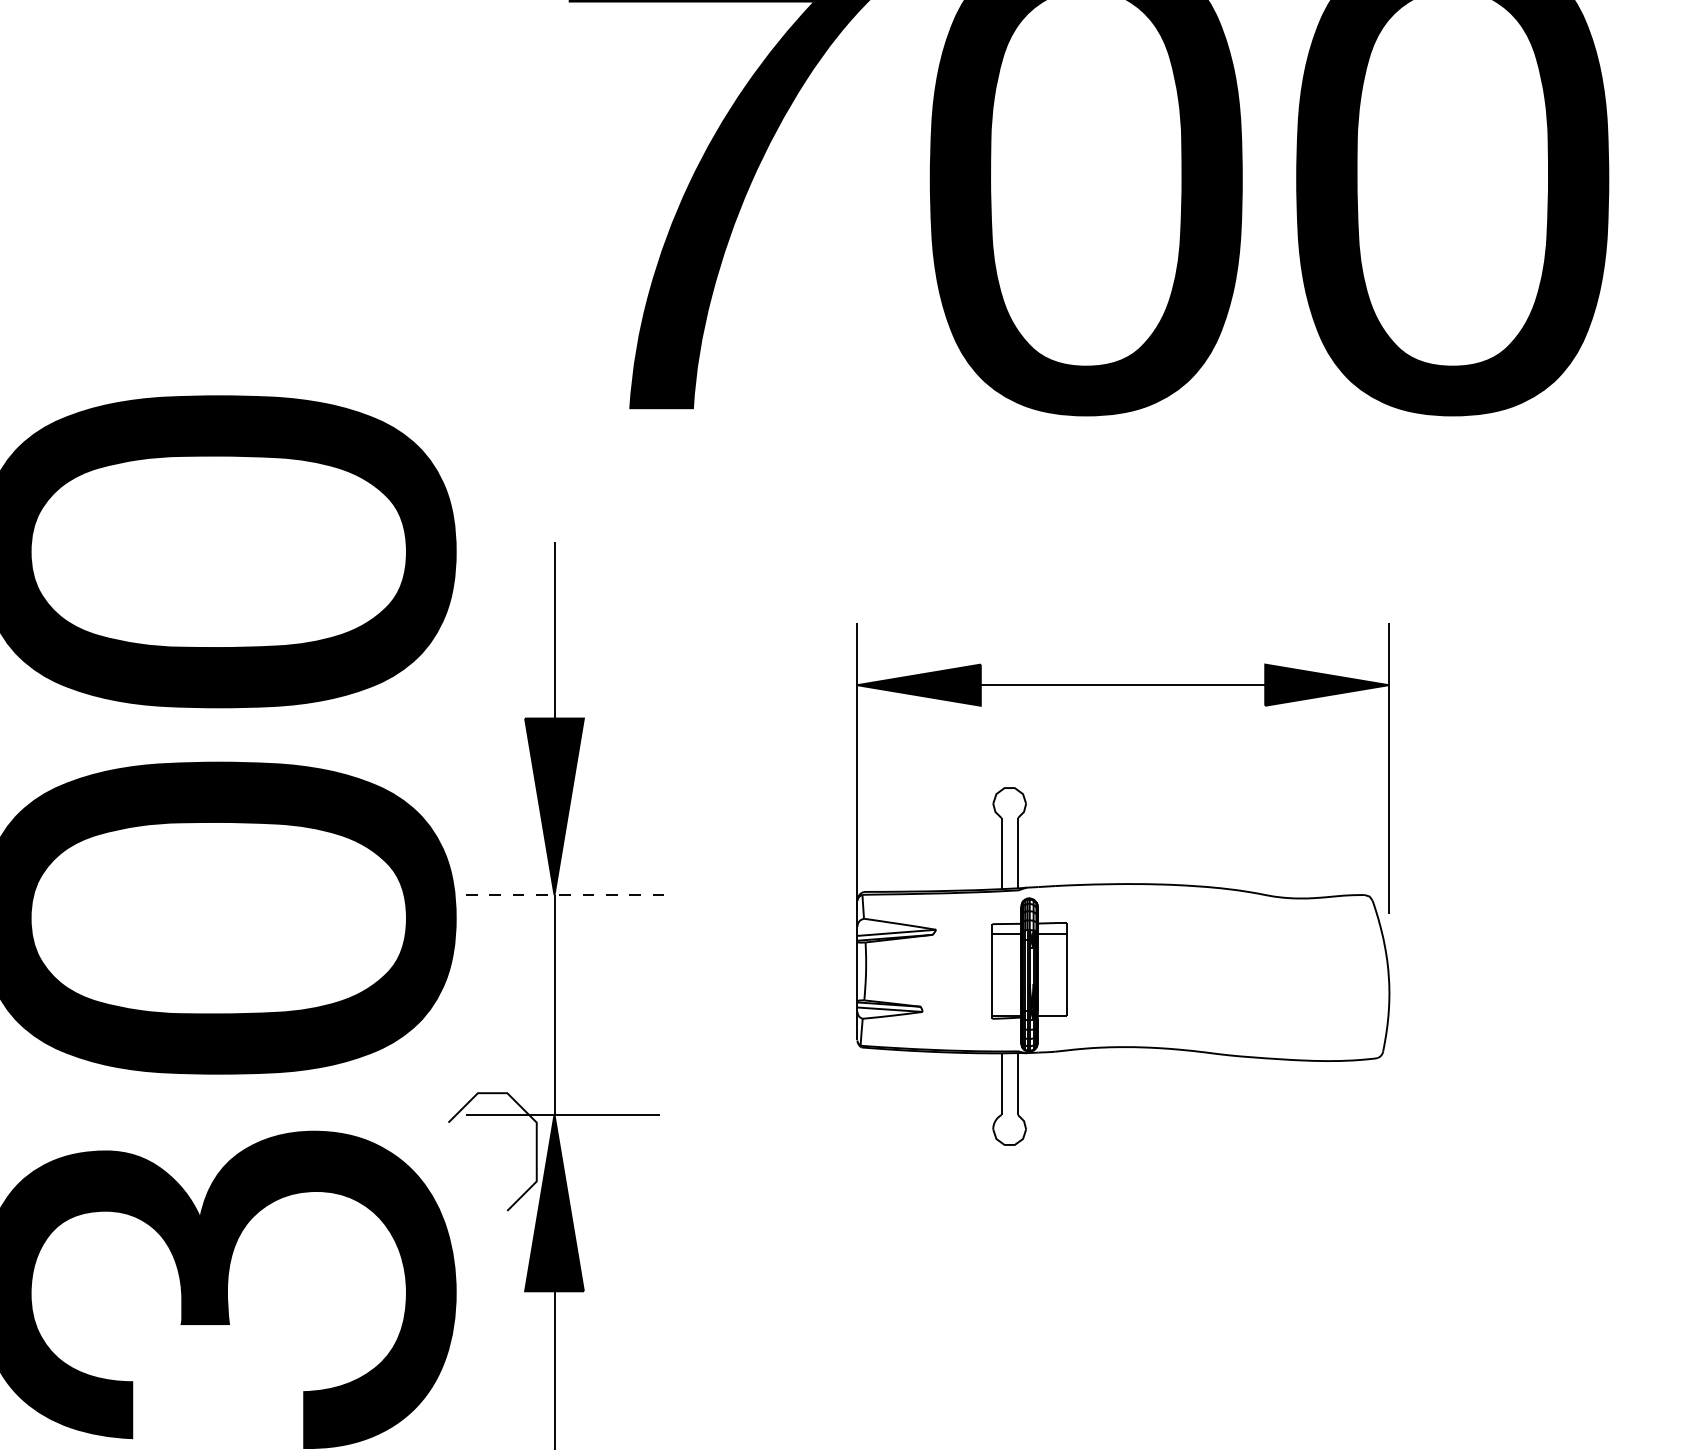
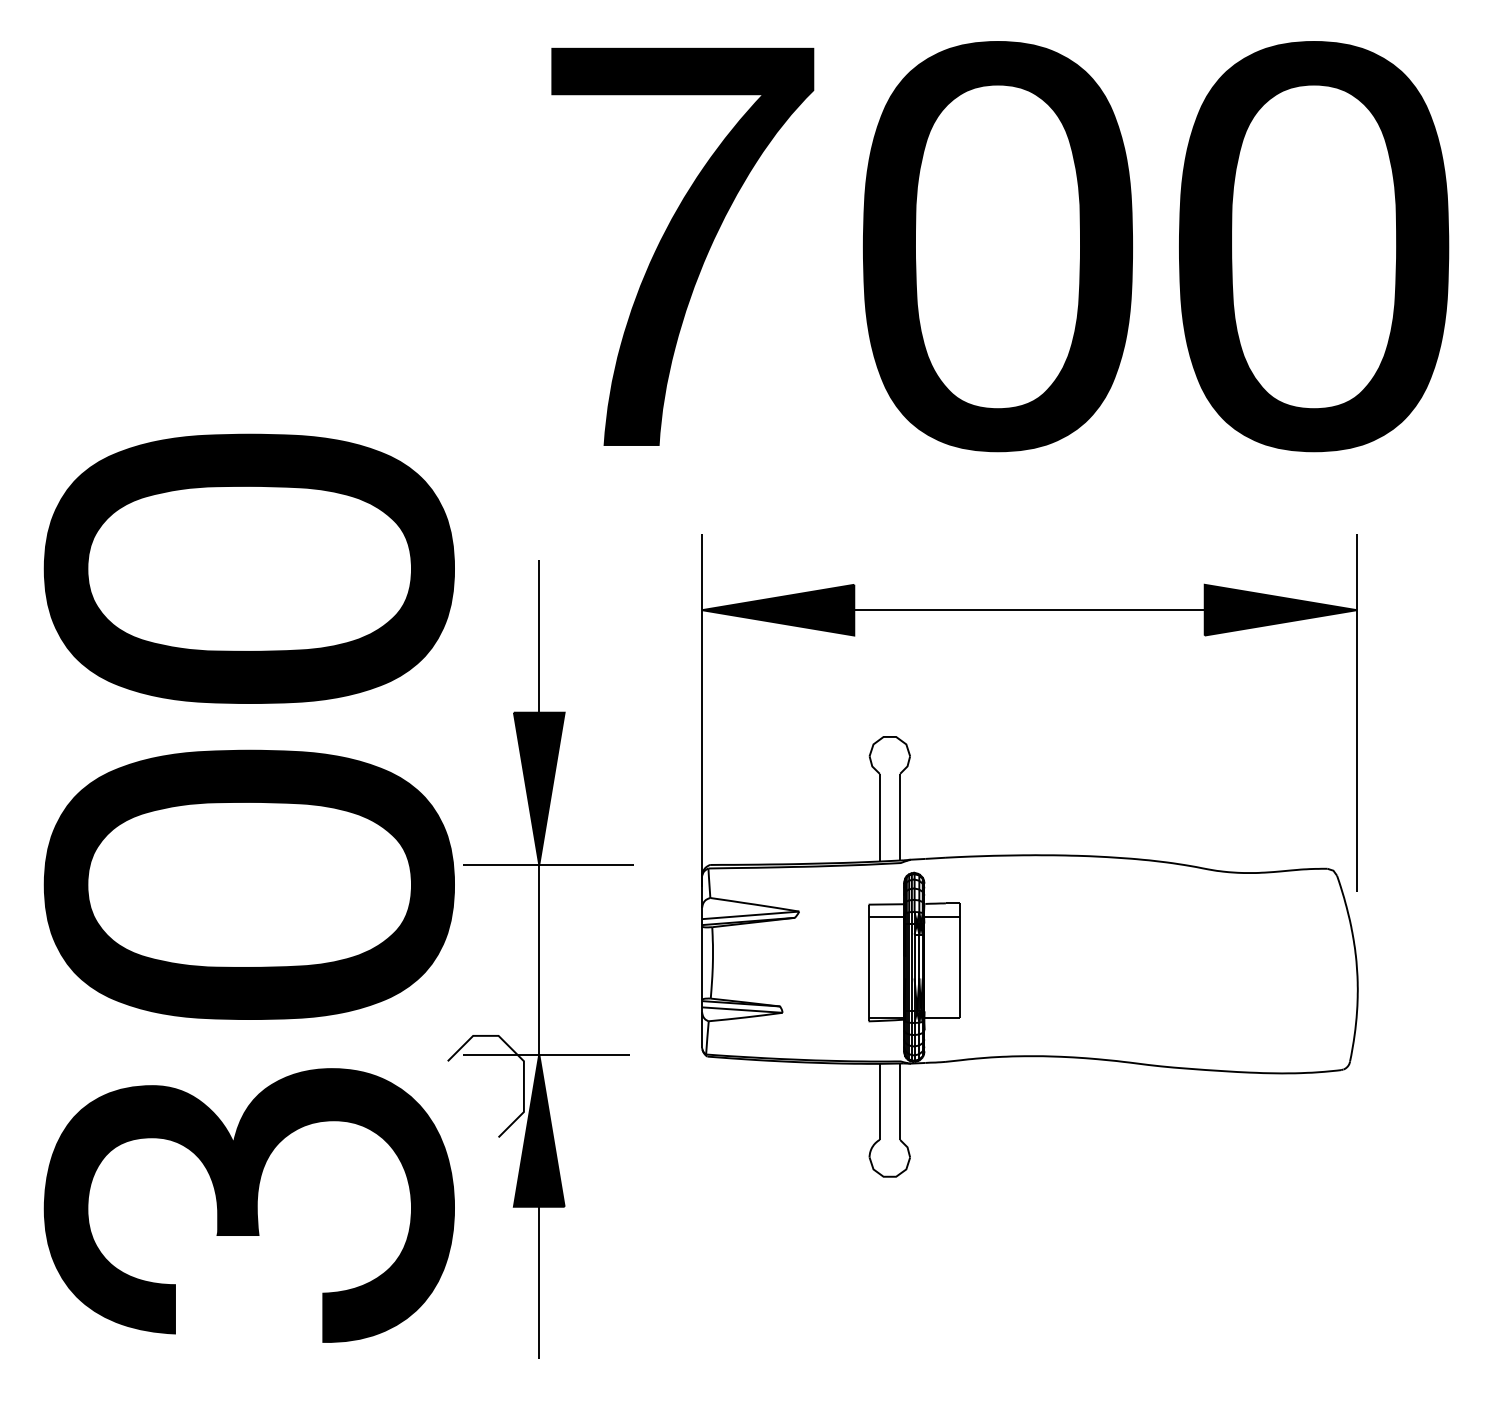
part: (1122, 884) -> (1029, 855), size x1.43
line: (565, 894) -> (548, 864), dashed -> solid

